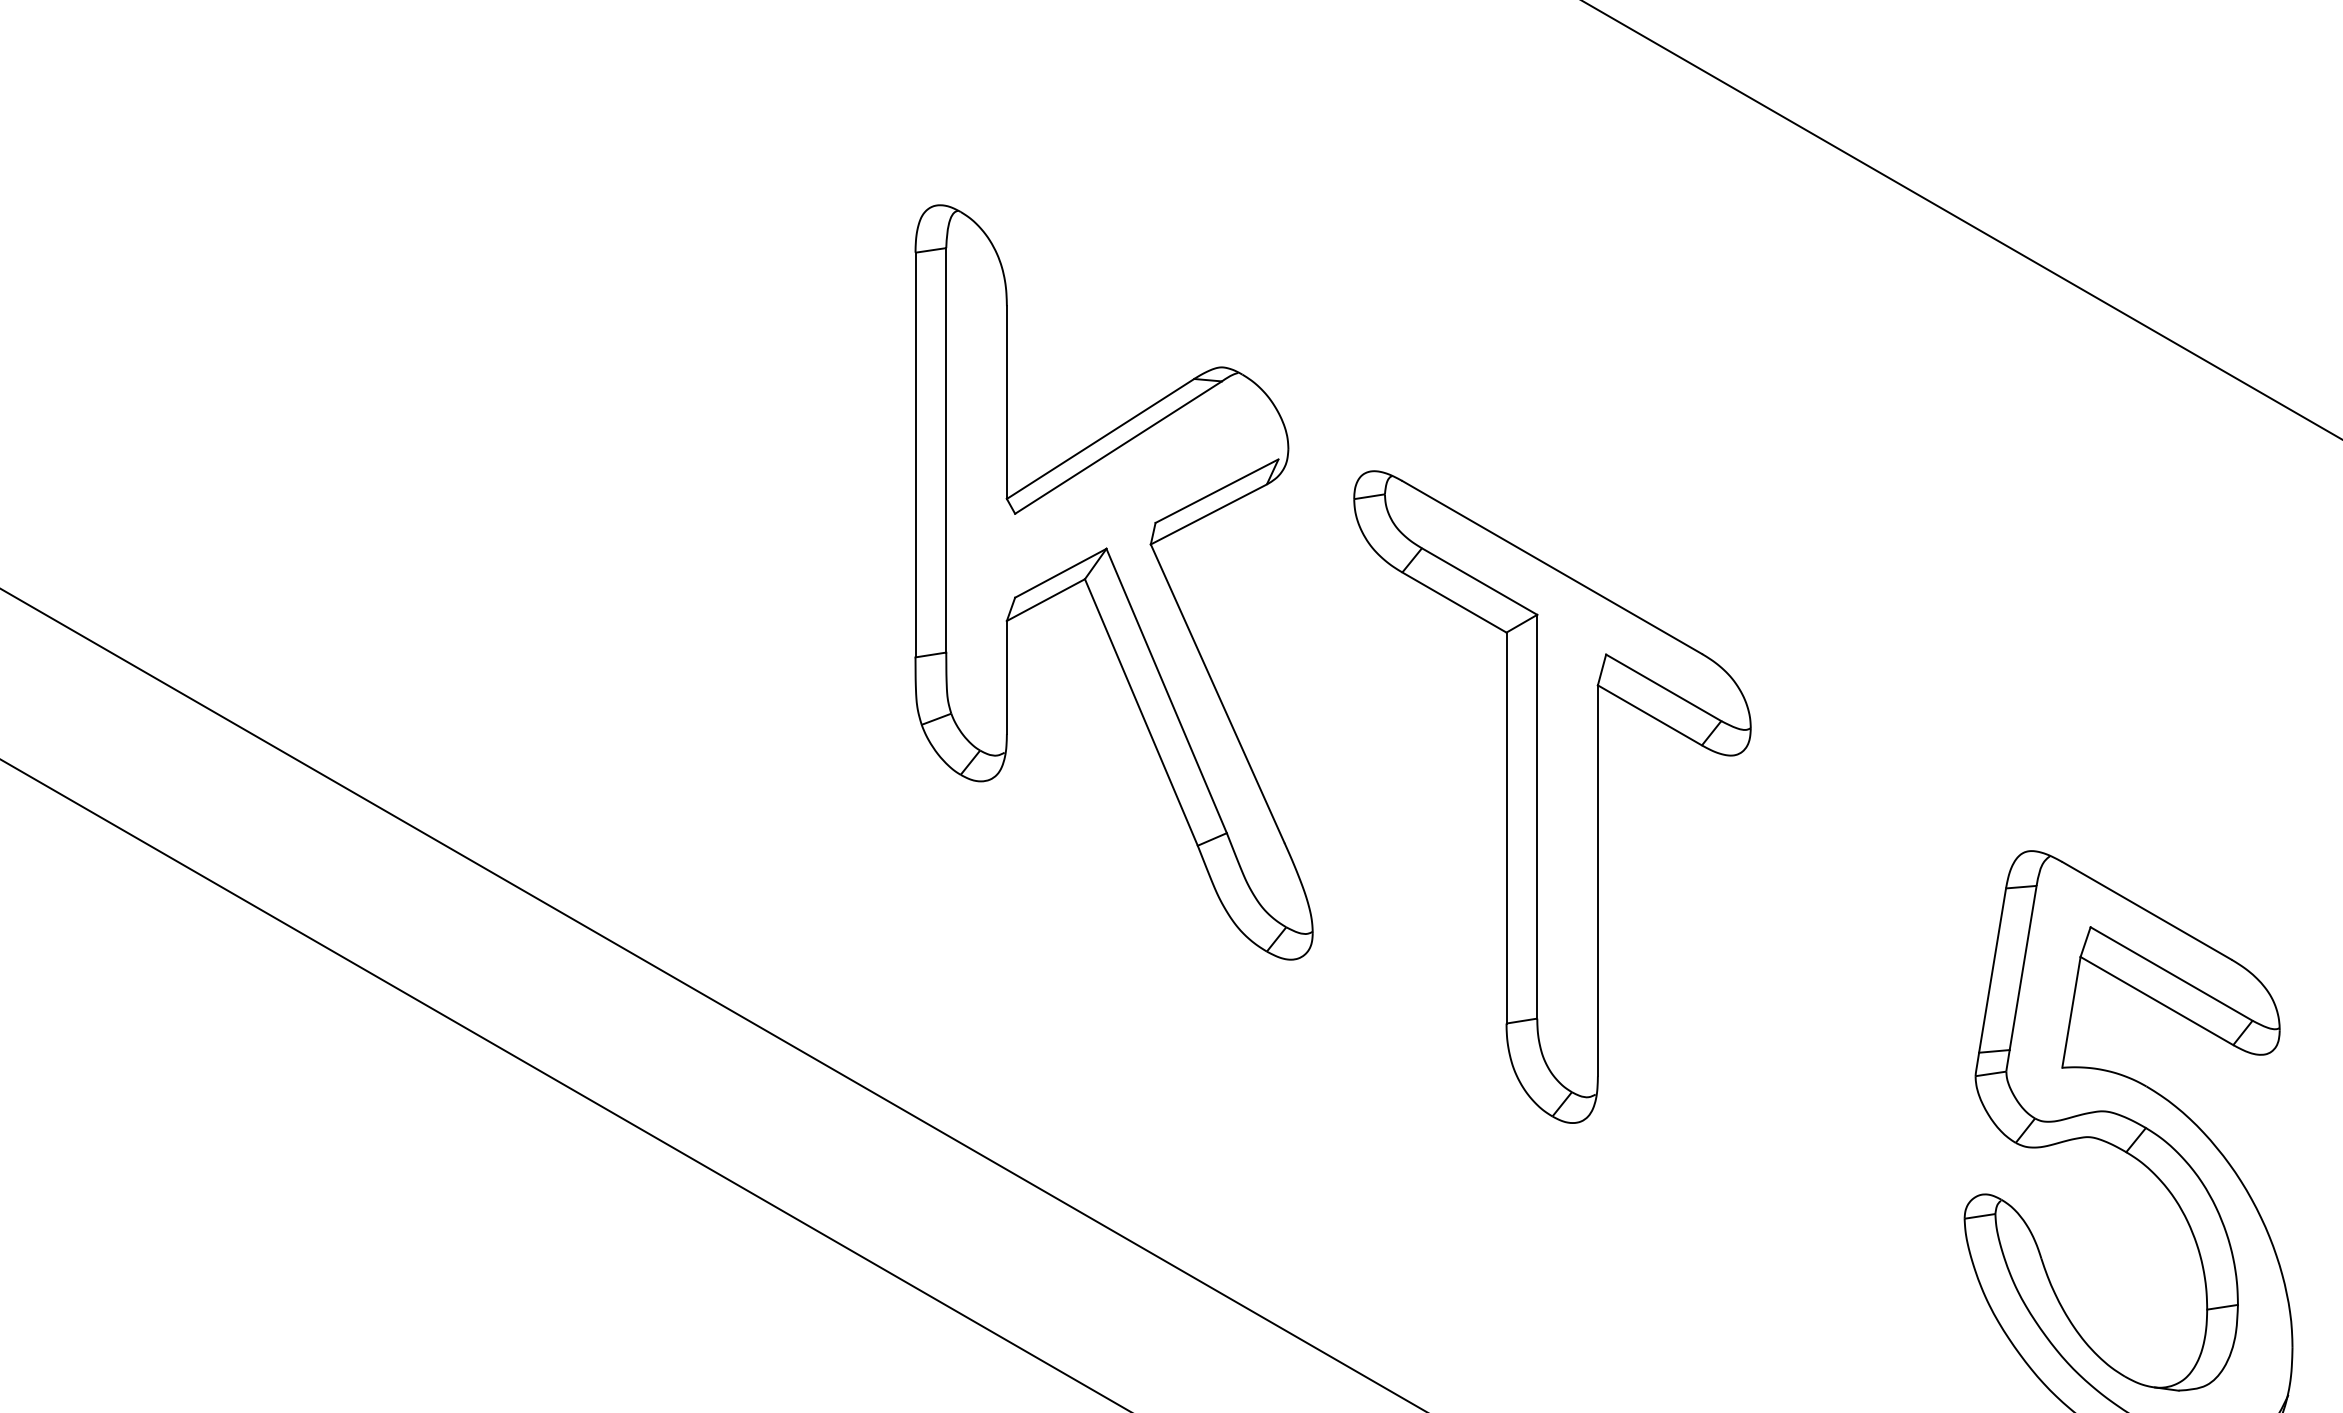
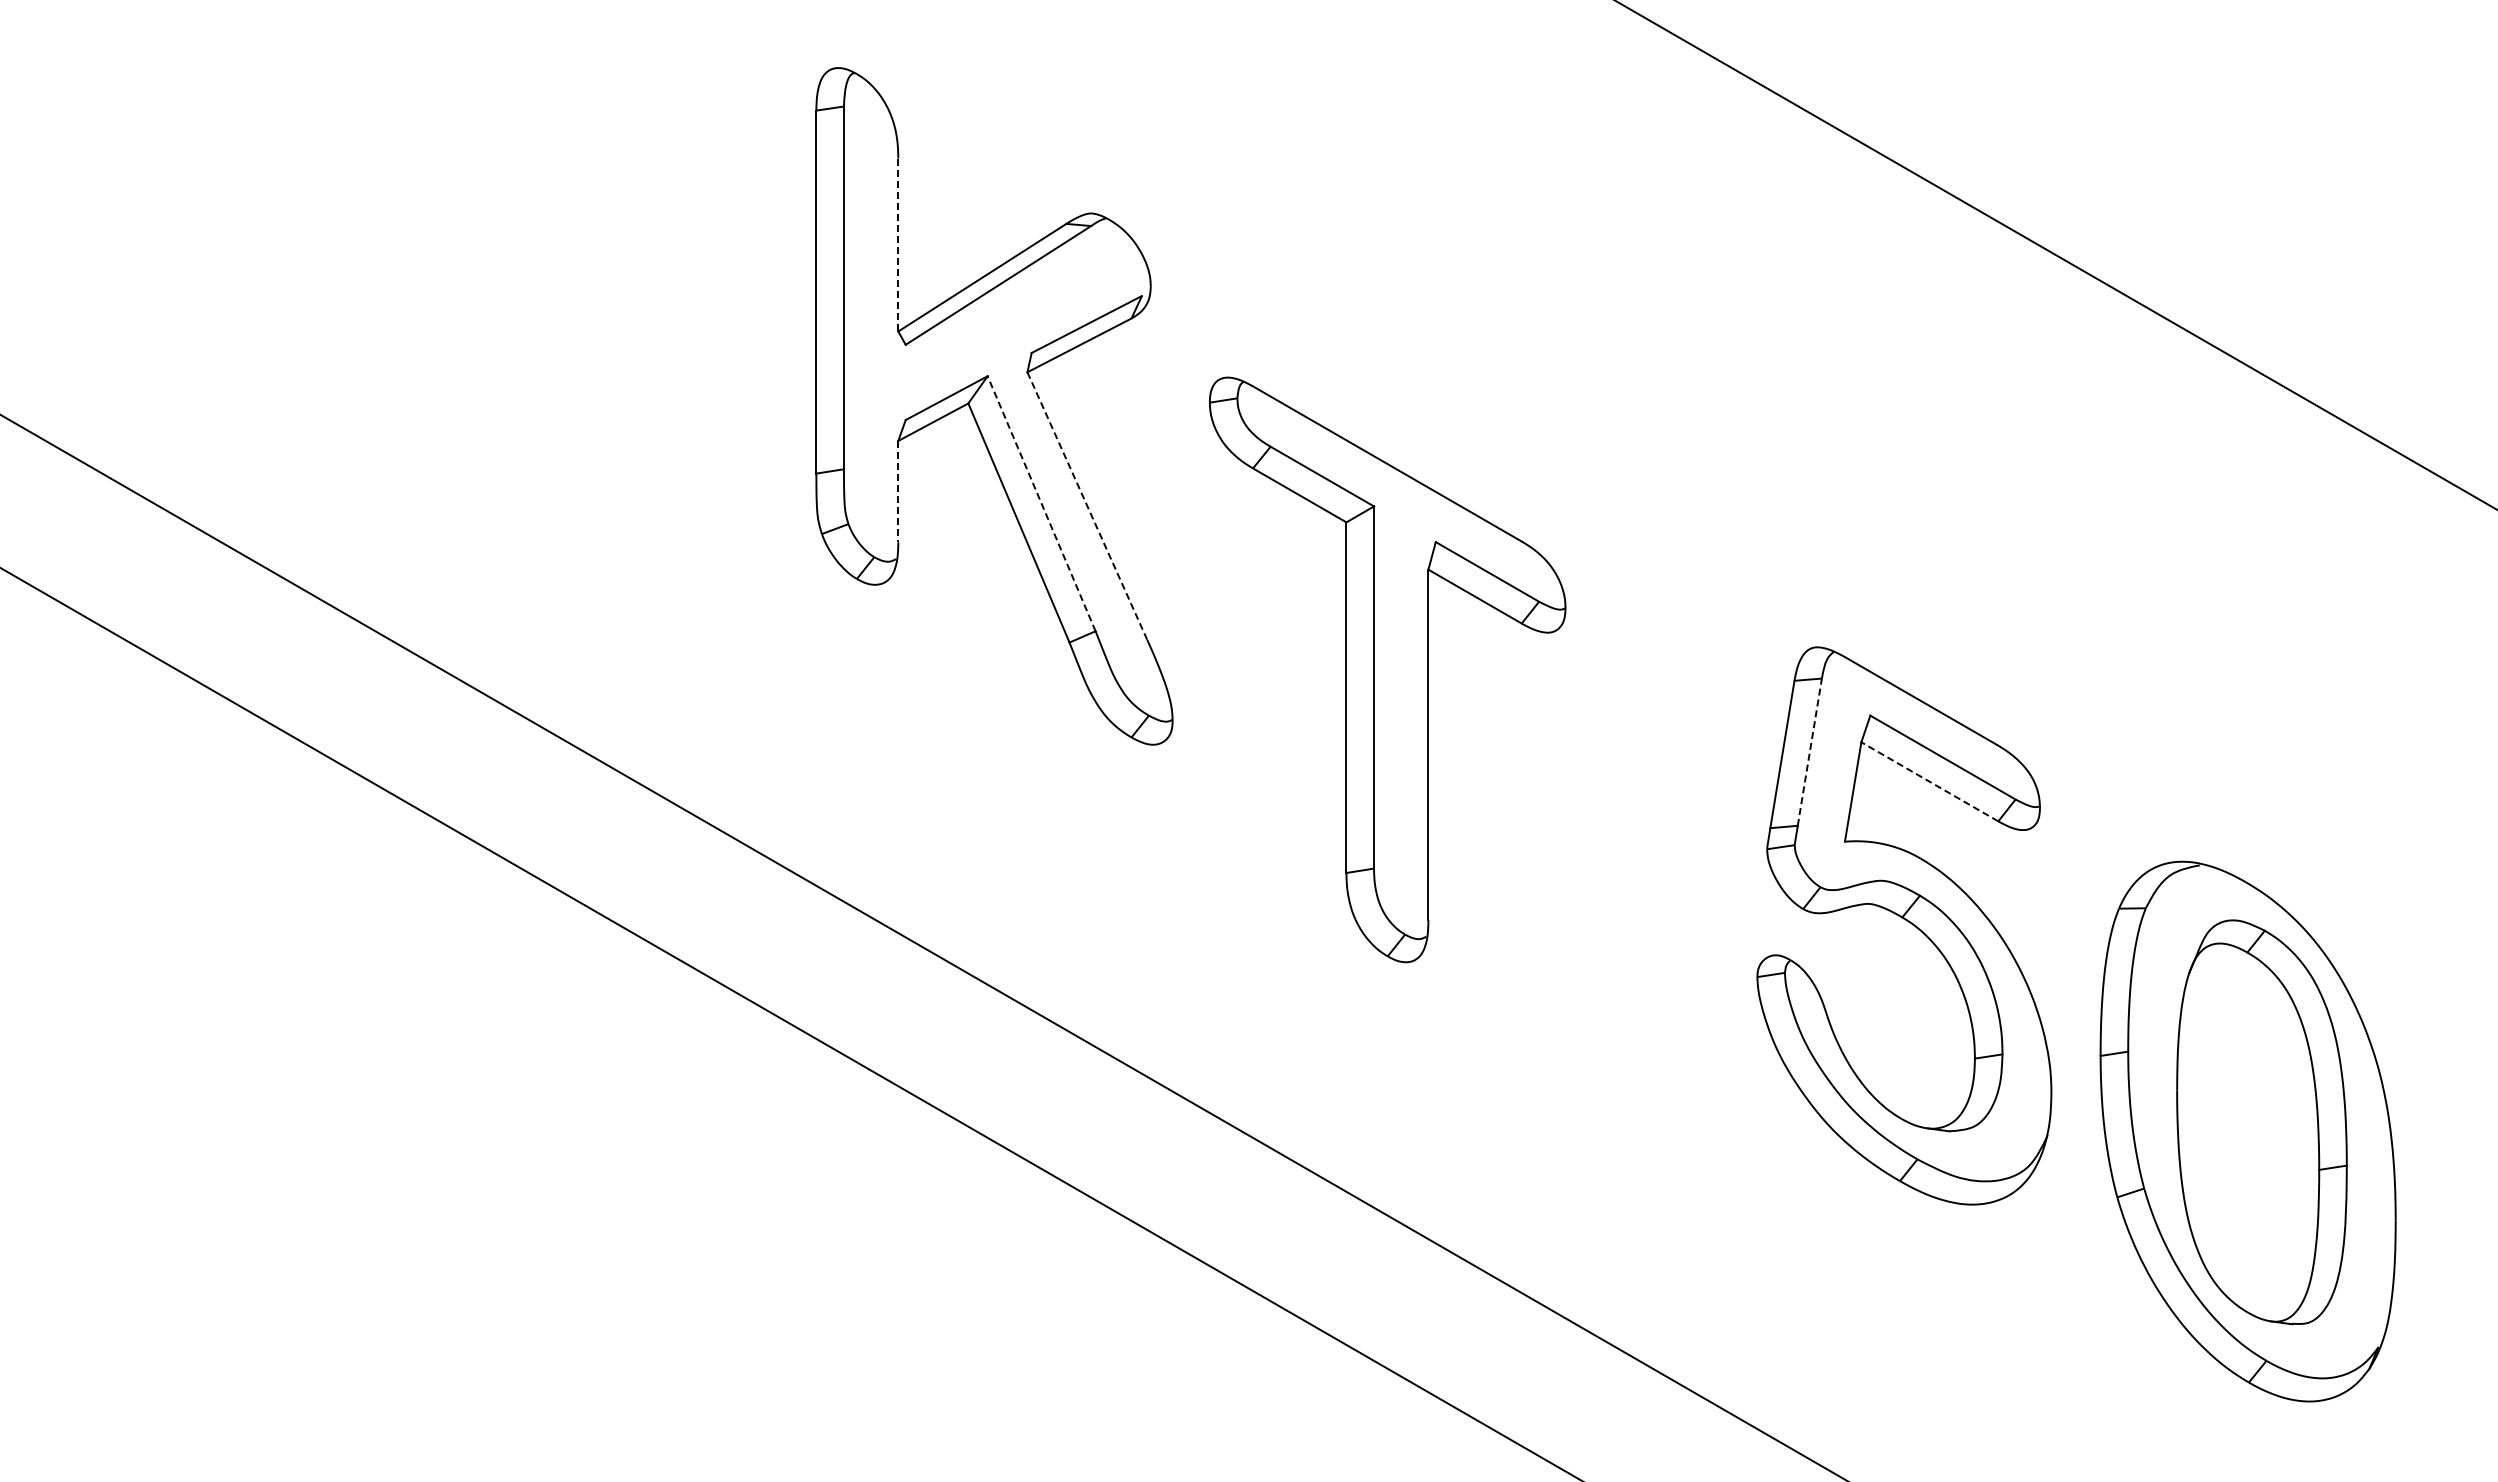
line: (1007, 403) -> (898, 245), solid -> dashed
line: (1007, 677) -> (898, 491), solid -> dashed
line: (1166, 690) -> (1041, 503), solid -> dashed
line: (1217, 694) -> (1087, 506), solid -> dashed
part: (1552, 796) -> (1387, 669), moved
line: (2022, 968) -> (1809, 752), solid -> dashed
line: (2156, 1000) -> (1929, 781), solid -> dashed

